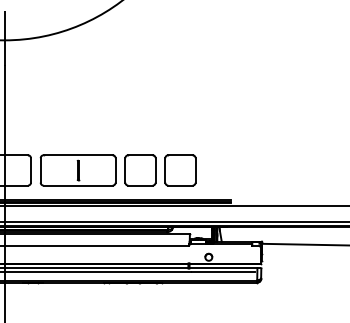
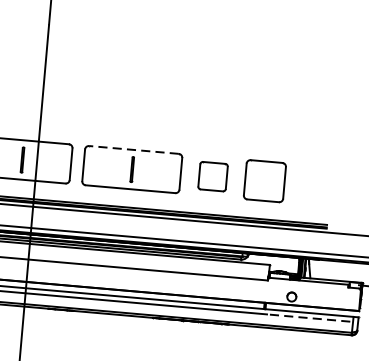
line: (78, 155) -> (134, 150), solid -> dashed
part: (140, 170) -> (213, 176), size x0.7
line: (223, 272) -> (309, 318), solid -> dashed

